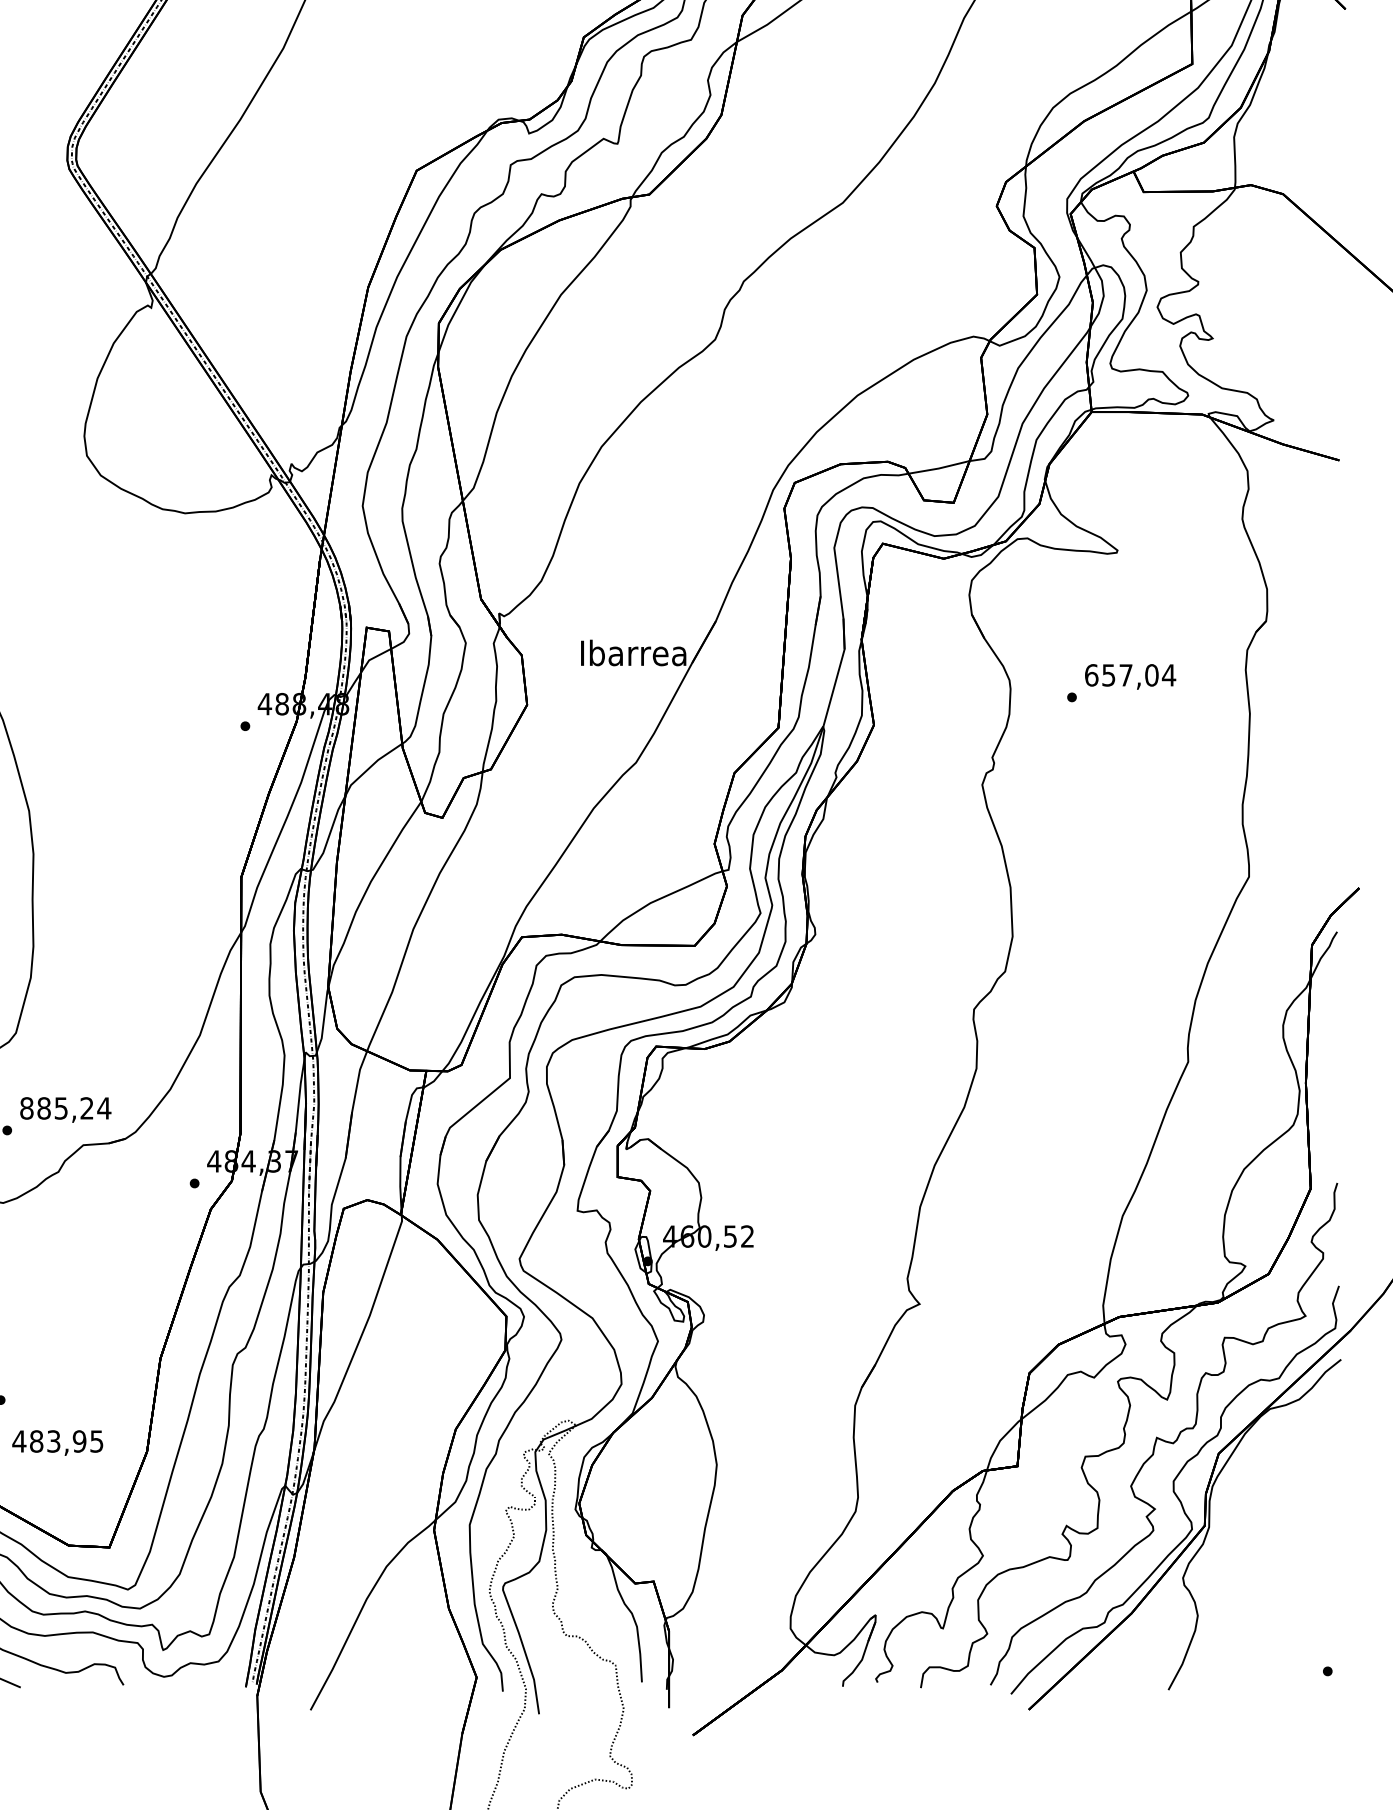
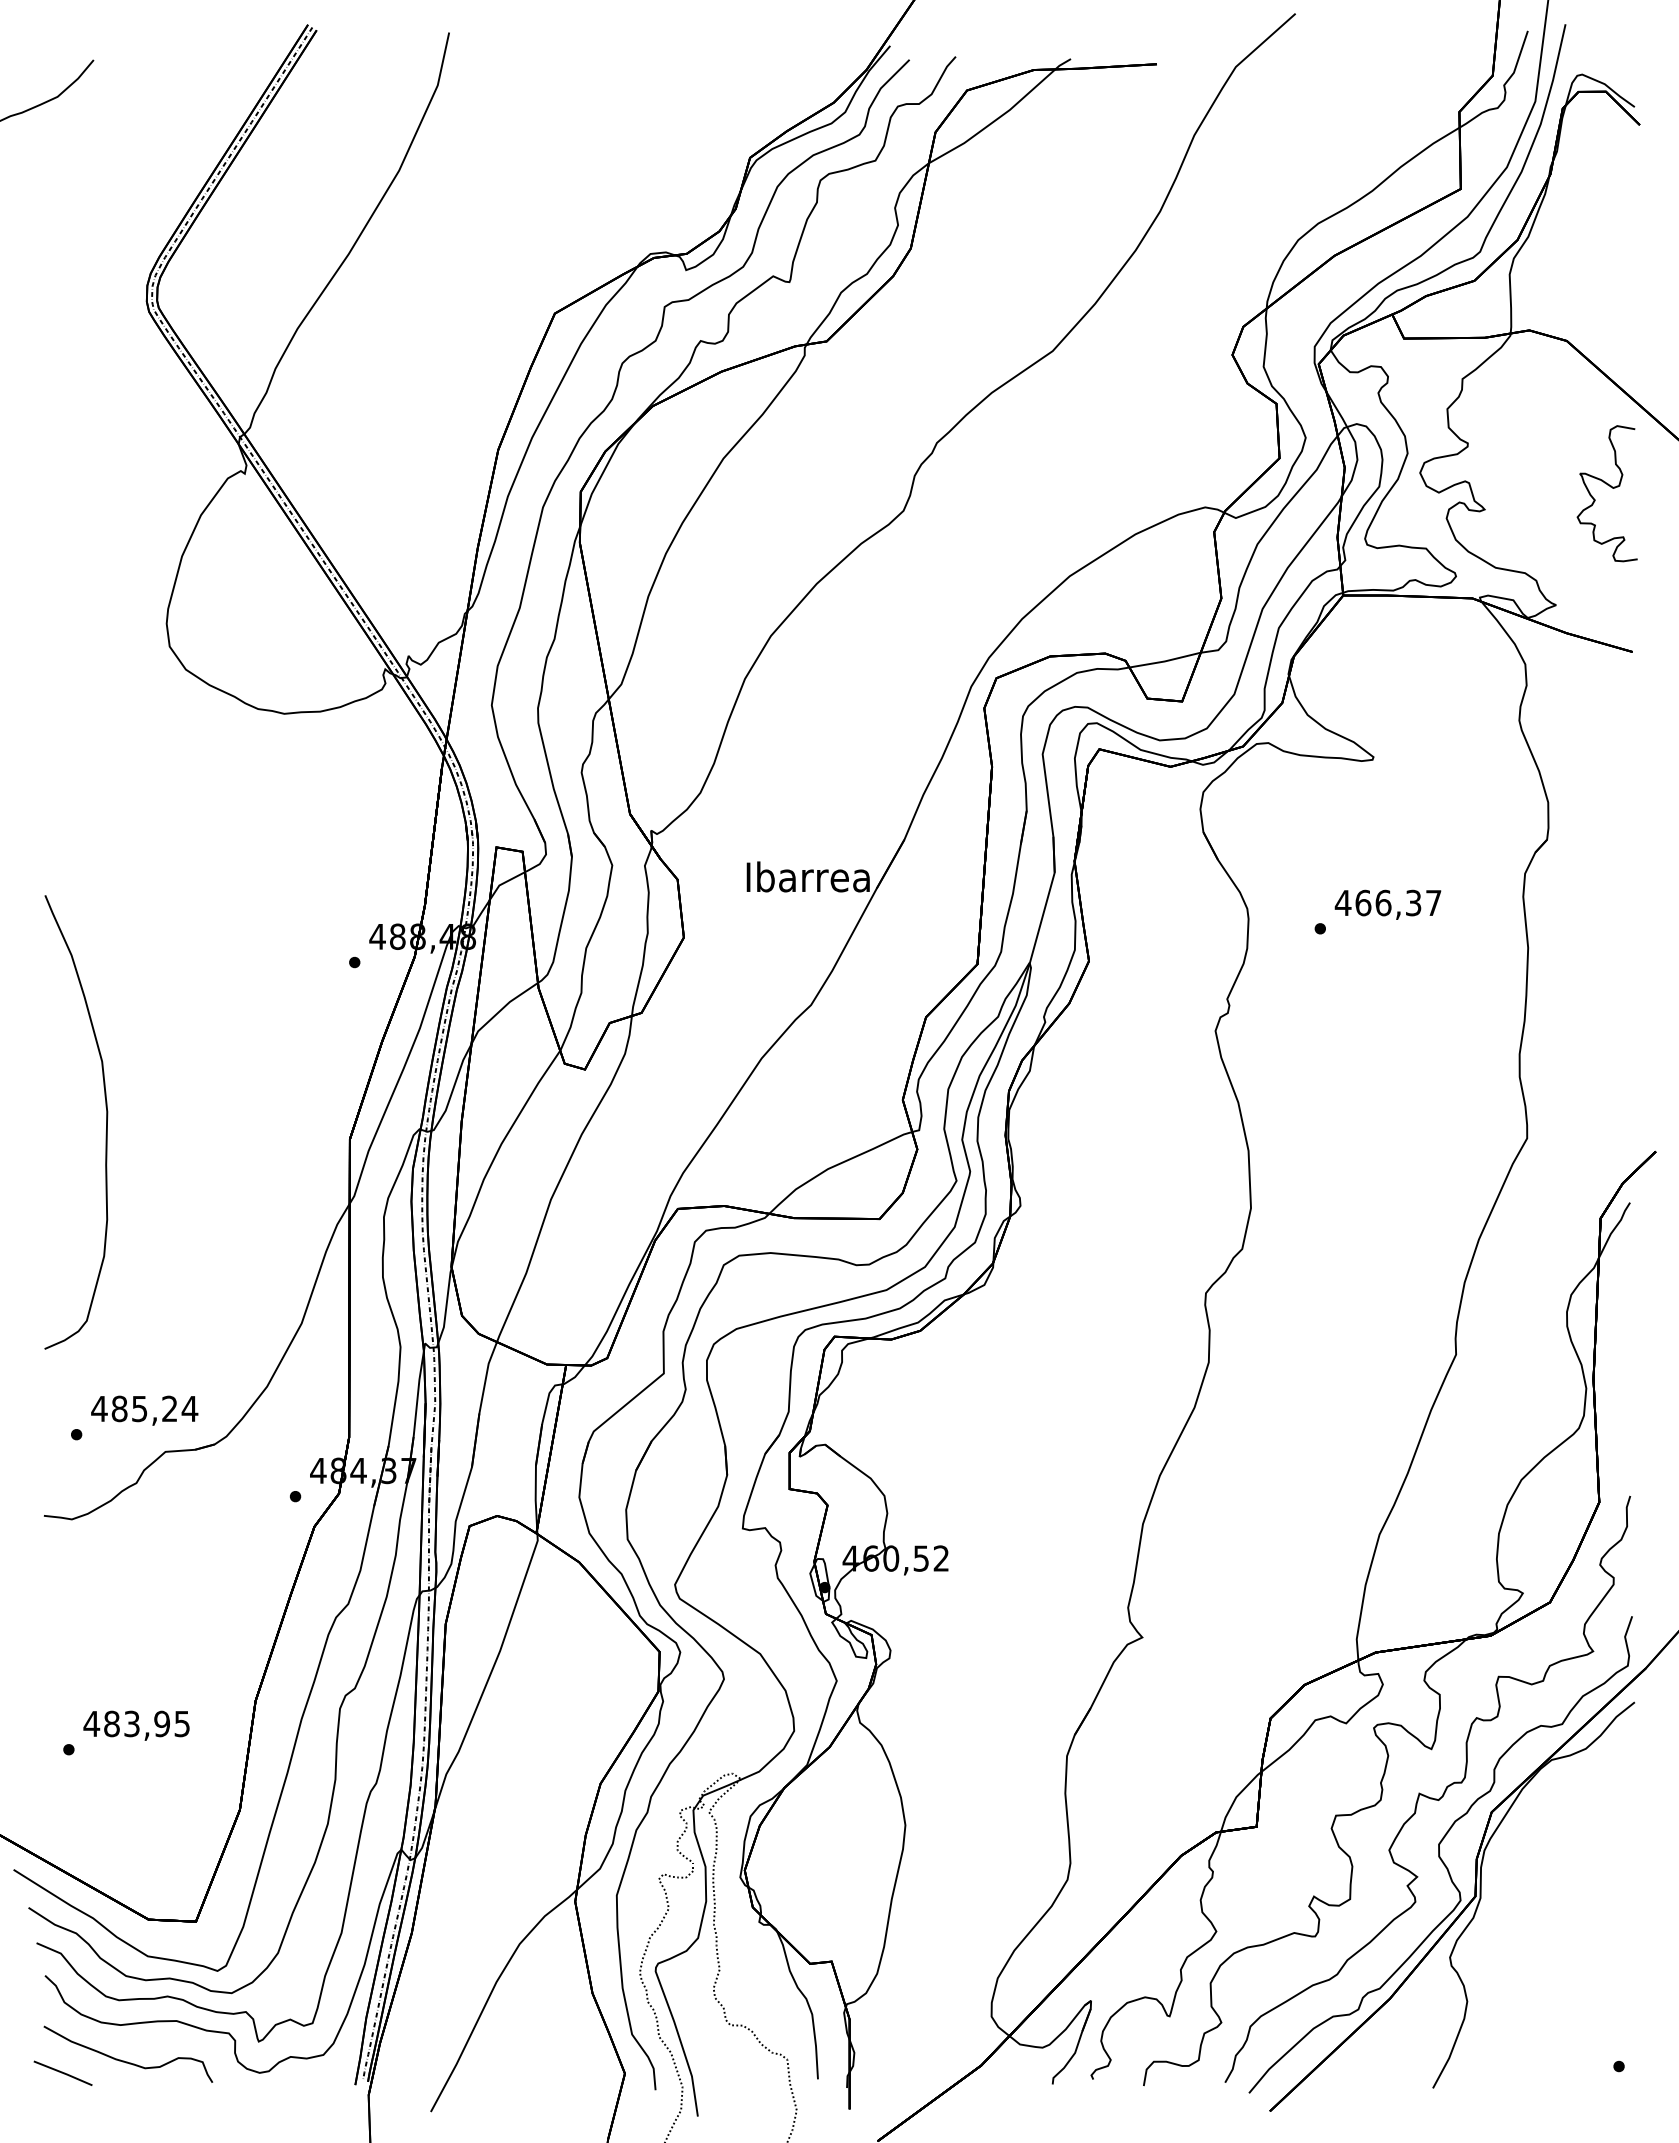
curve: (1320, 319) -> (1610, 487), added
text: (1130, 674) -> (1388, 902), 657,04 -> 466,37
text: (26, 1108) -> (99, 1408), 885,24 -> 485,24
text: (57, 1442) -> (136, 1725), moved

